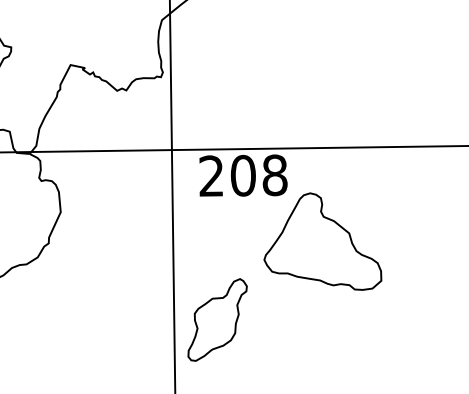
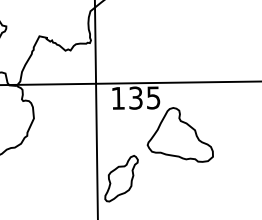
text: (242, 174) -> (135, 97), 208 -> 135

